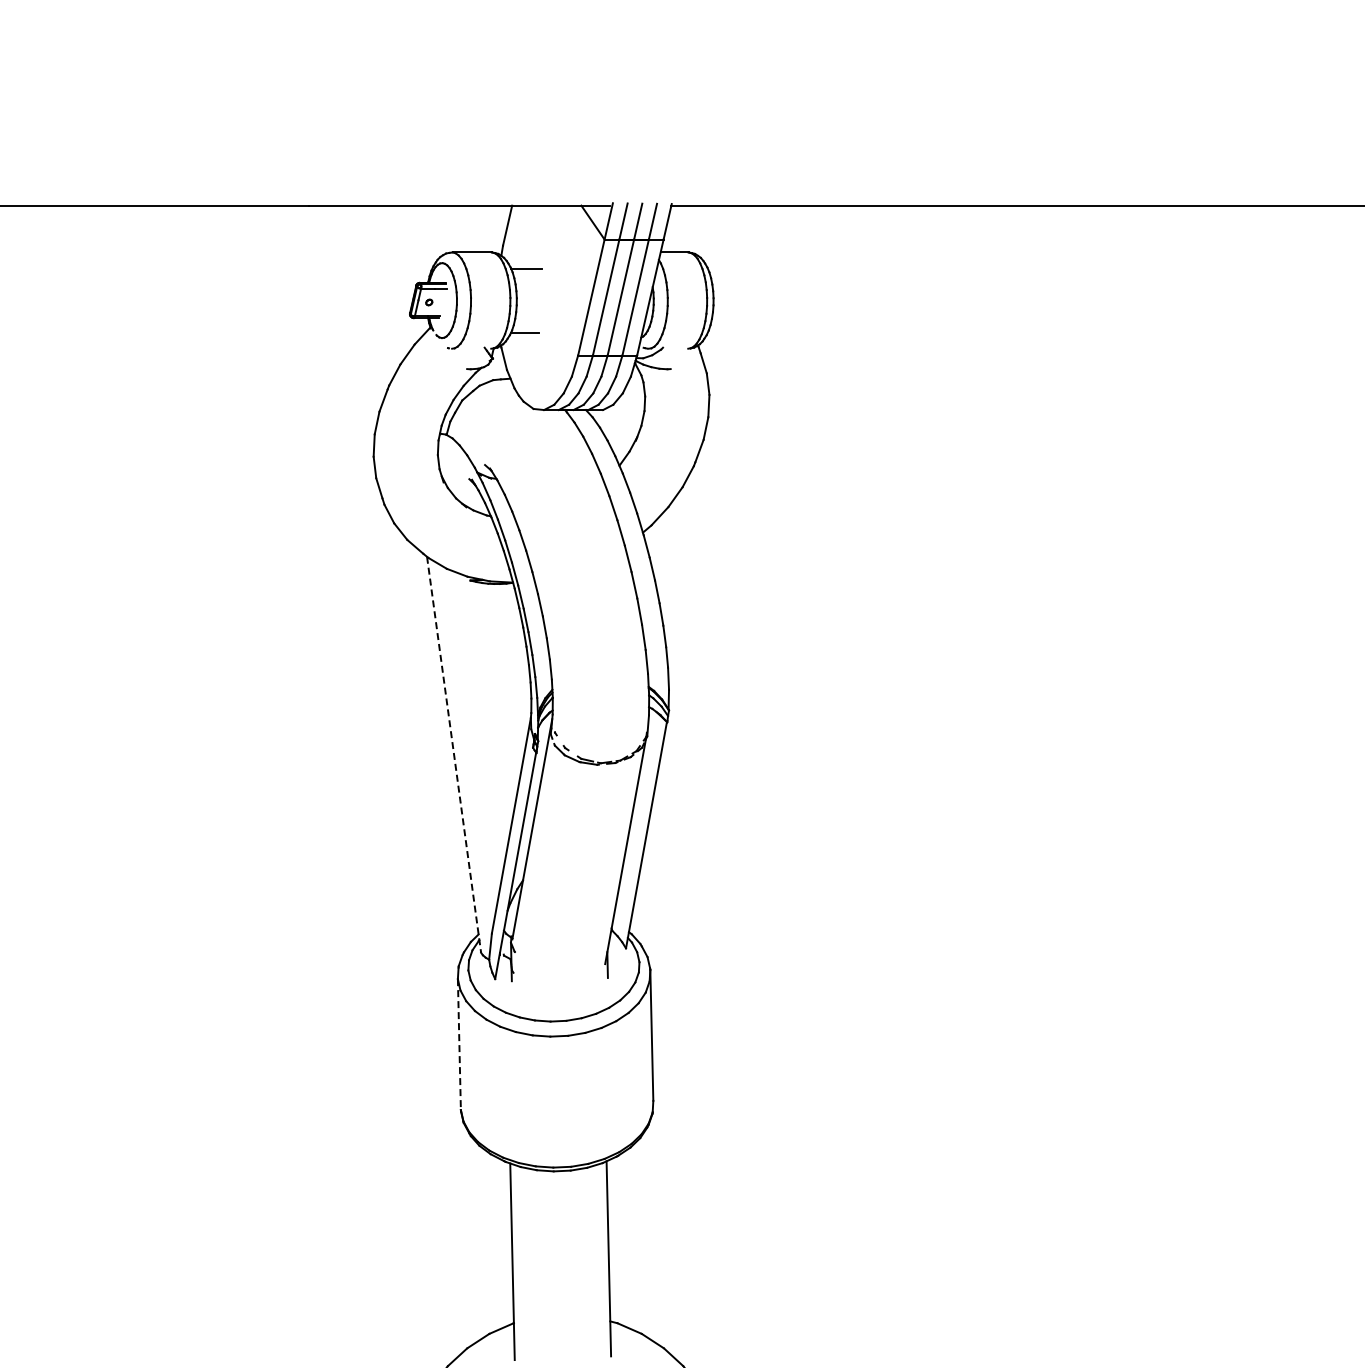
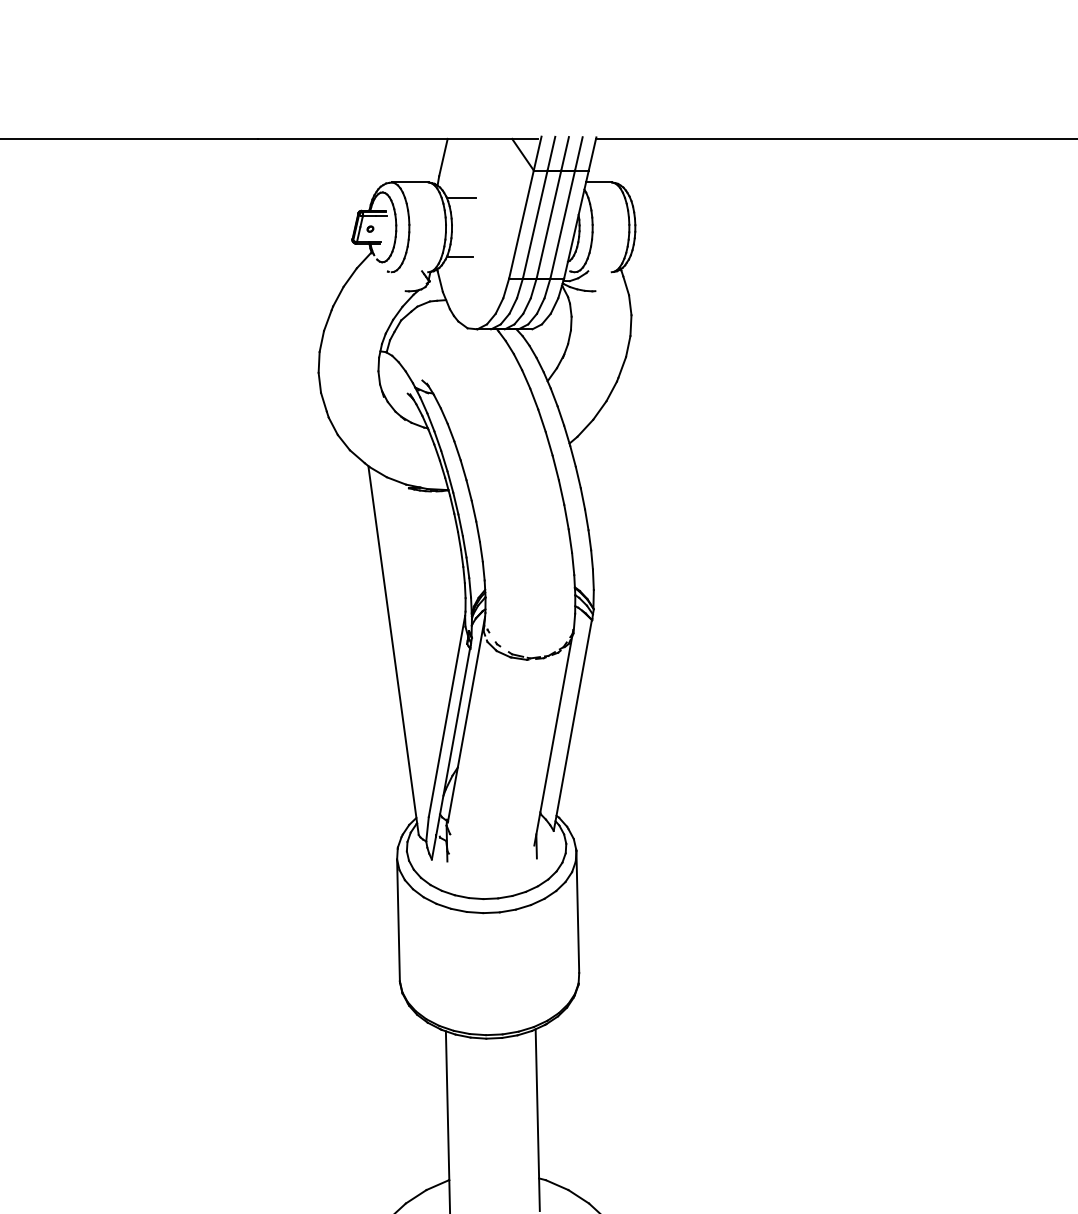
line: (454, 754) -> (393, 650), dashed -> solid
line: (459, 1044) -> (398, 920), dashed -> solid

